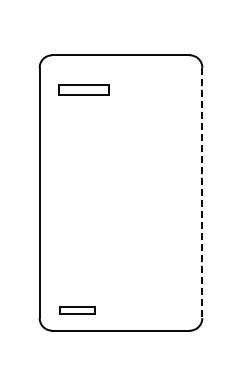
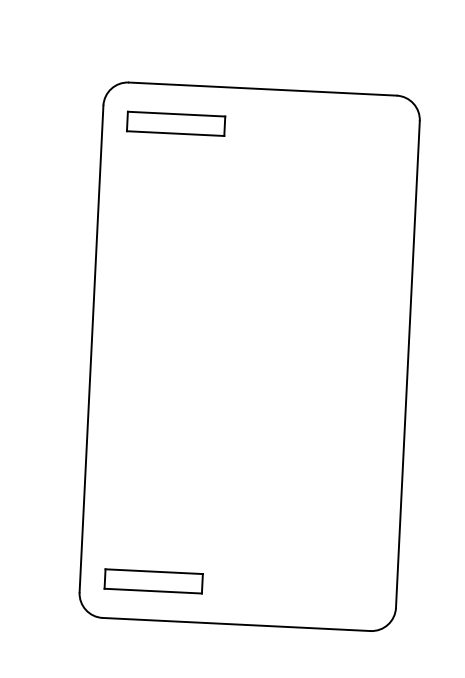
part: (83, 89) -> (174, 122), moved
line: (202, 193) -> (408, 365), dashed -> solid
part: (76, 310) -> (152, 581), size x1.43

